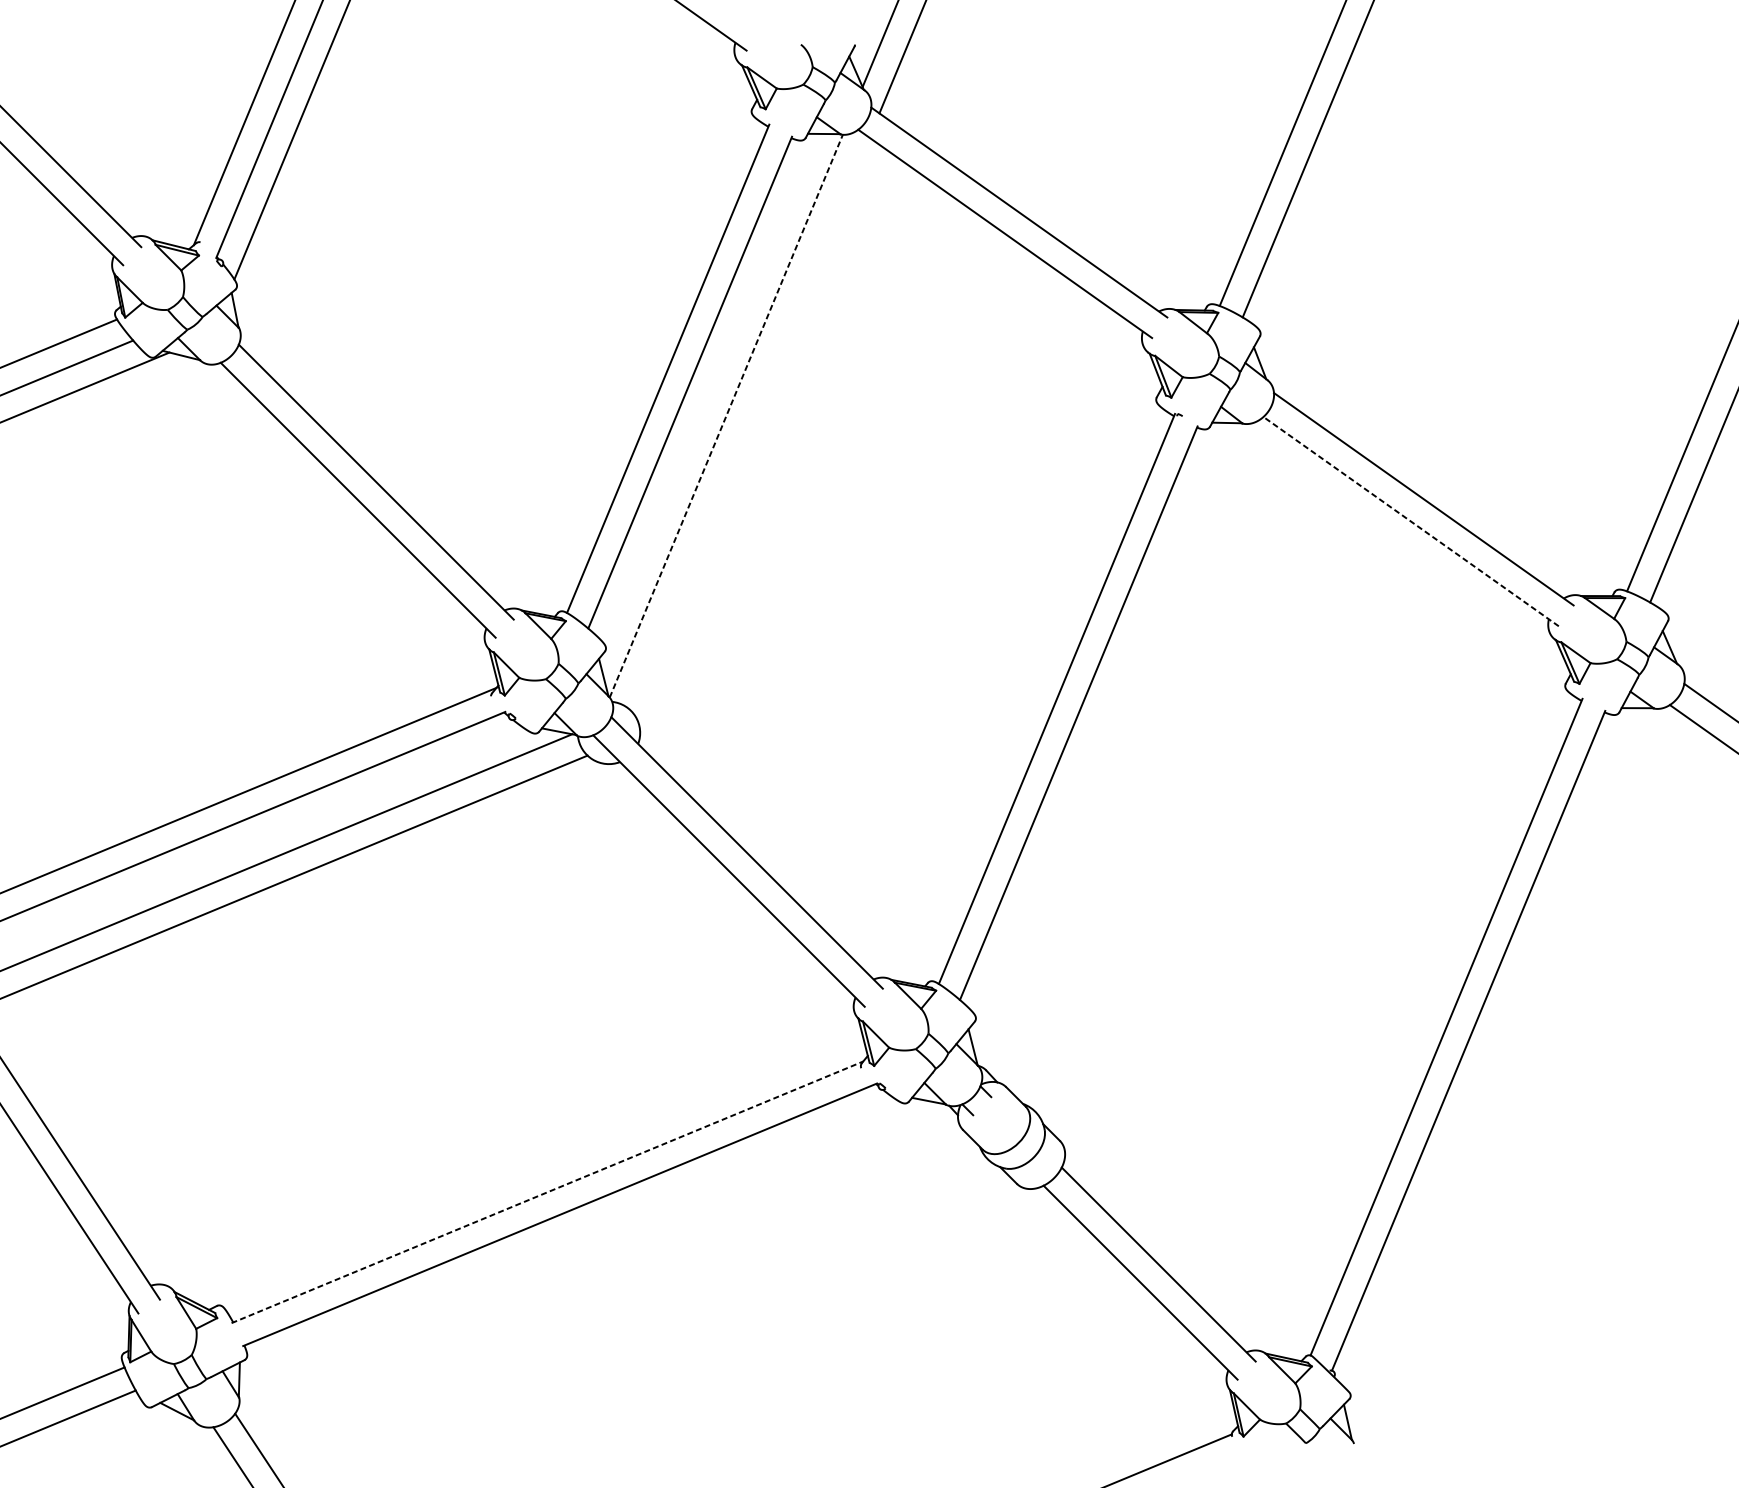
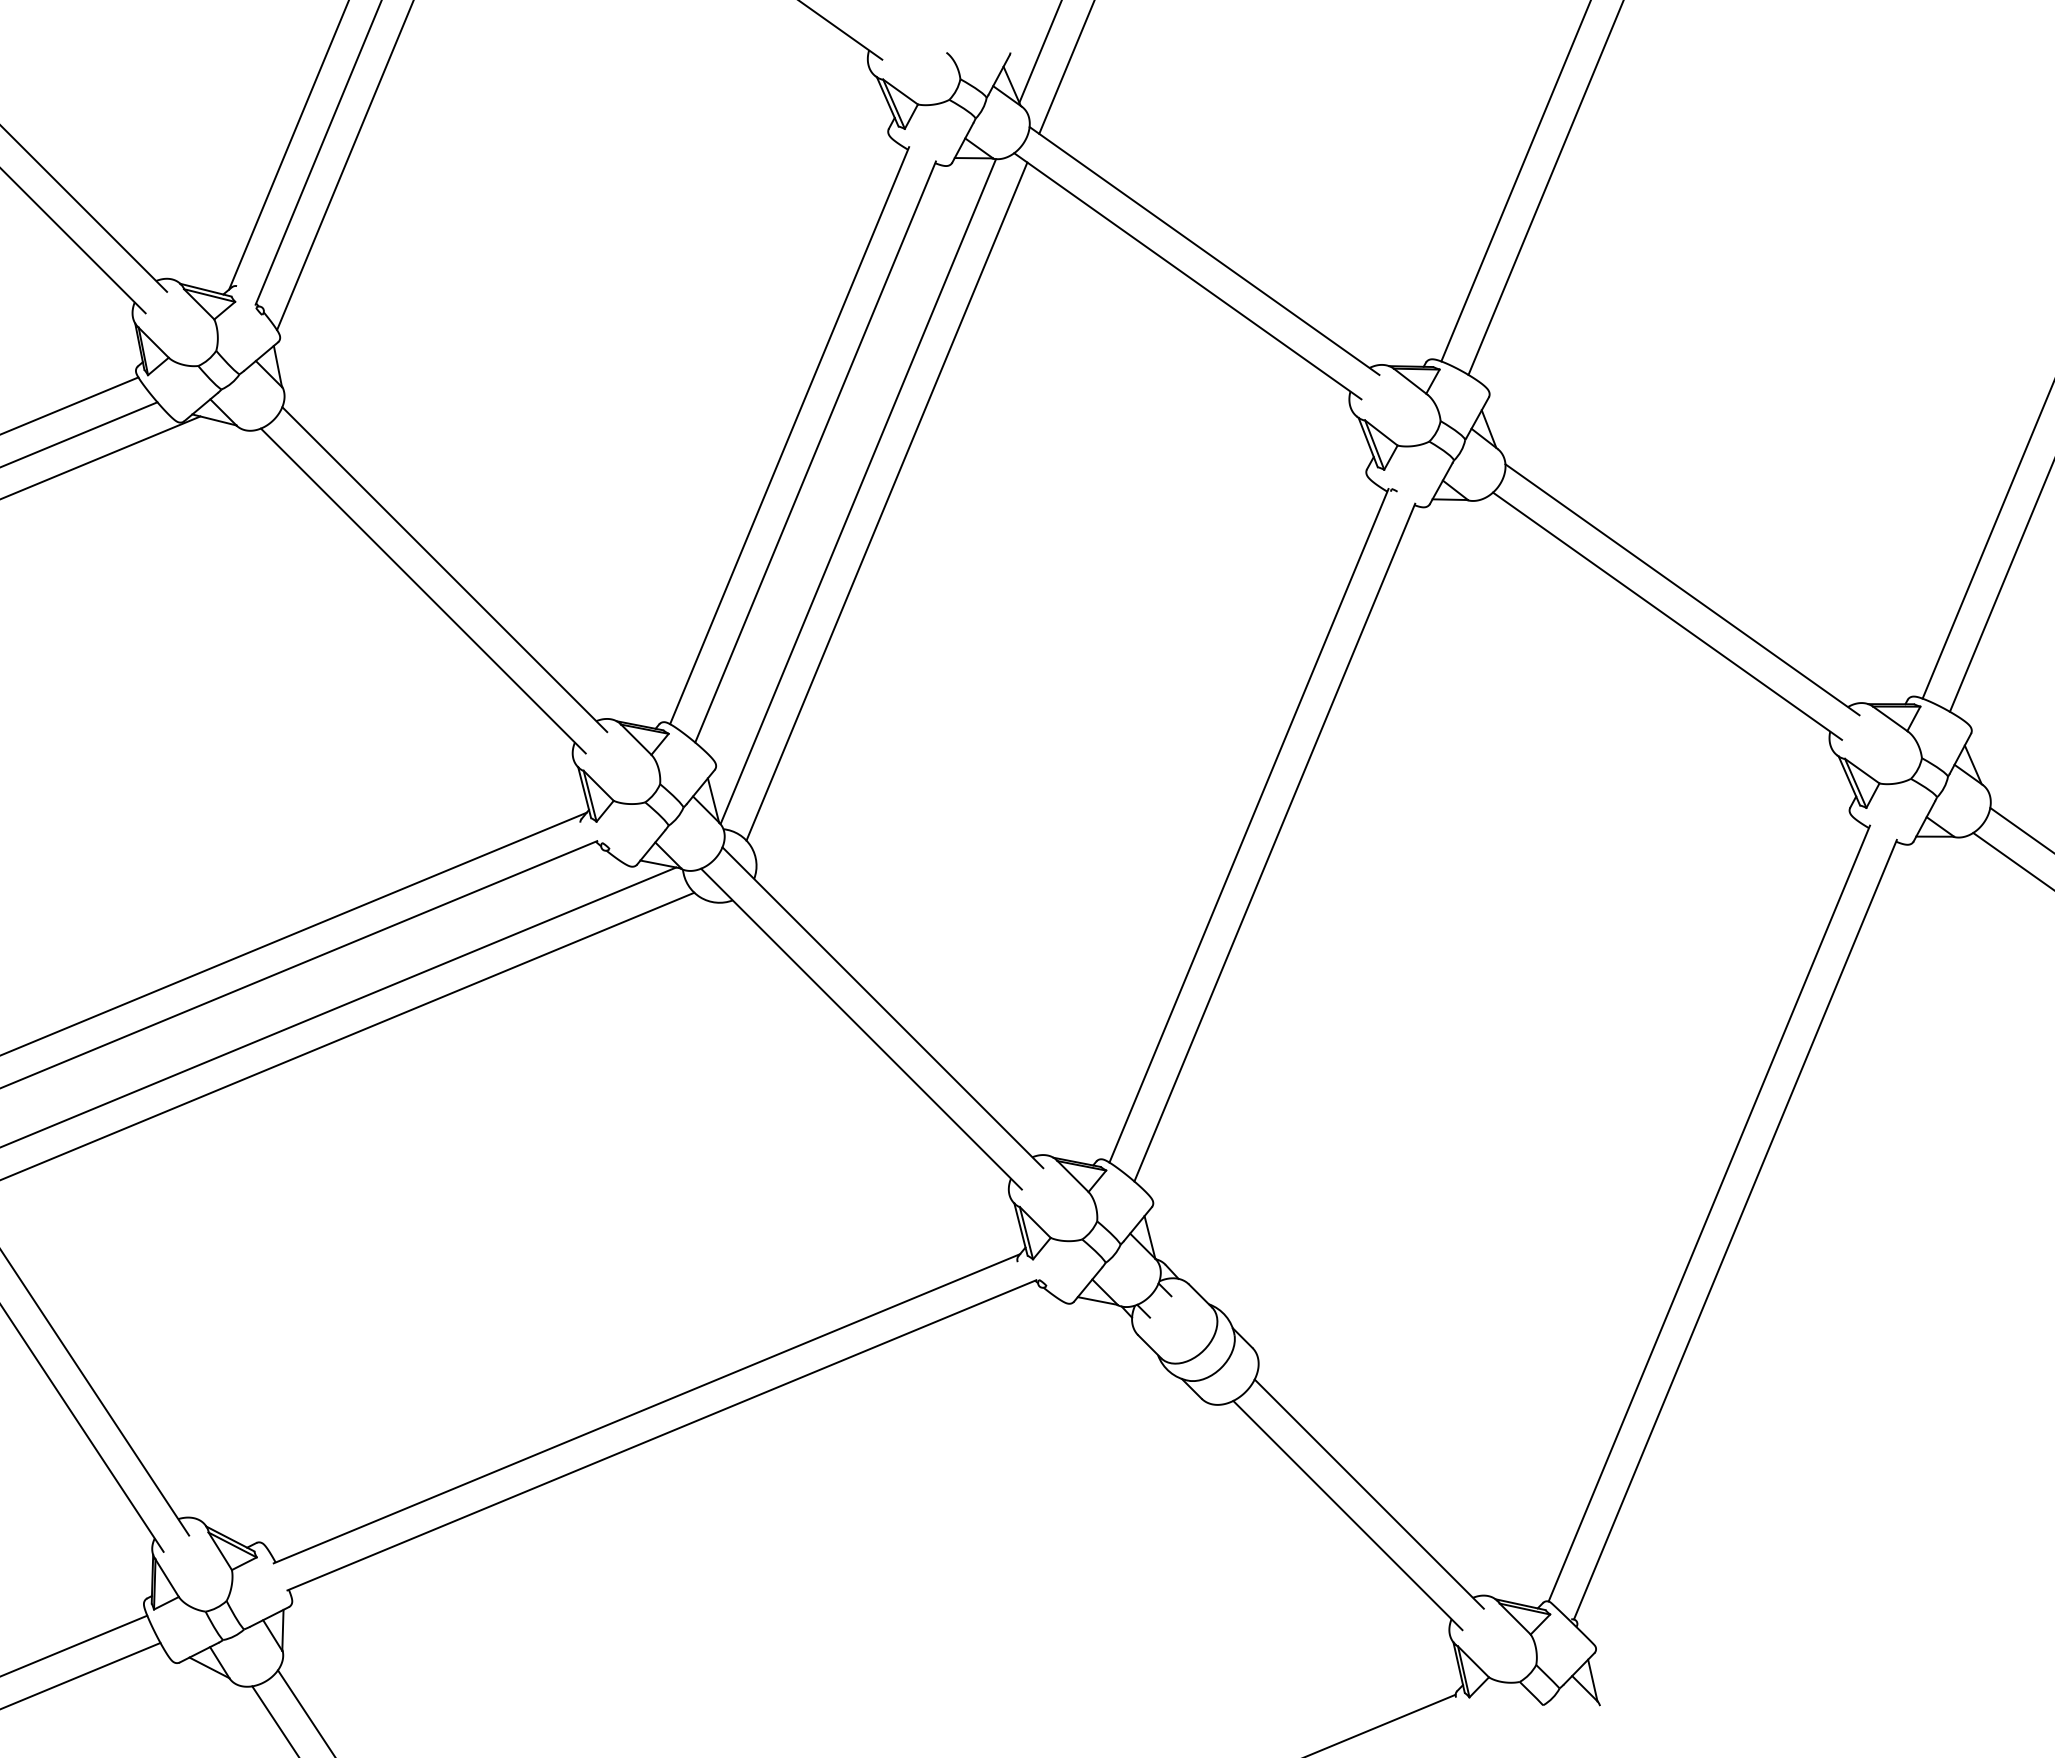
line: (726, 416) -> (858, 491), dashed -> solid
line: (750, 424) -> (886, 501), added
line: (1411, 521) -> (1667, 616), dashed -> solid
line: (547, 1192) -> (646, 1408), dashed -> solid

